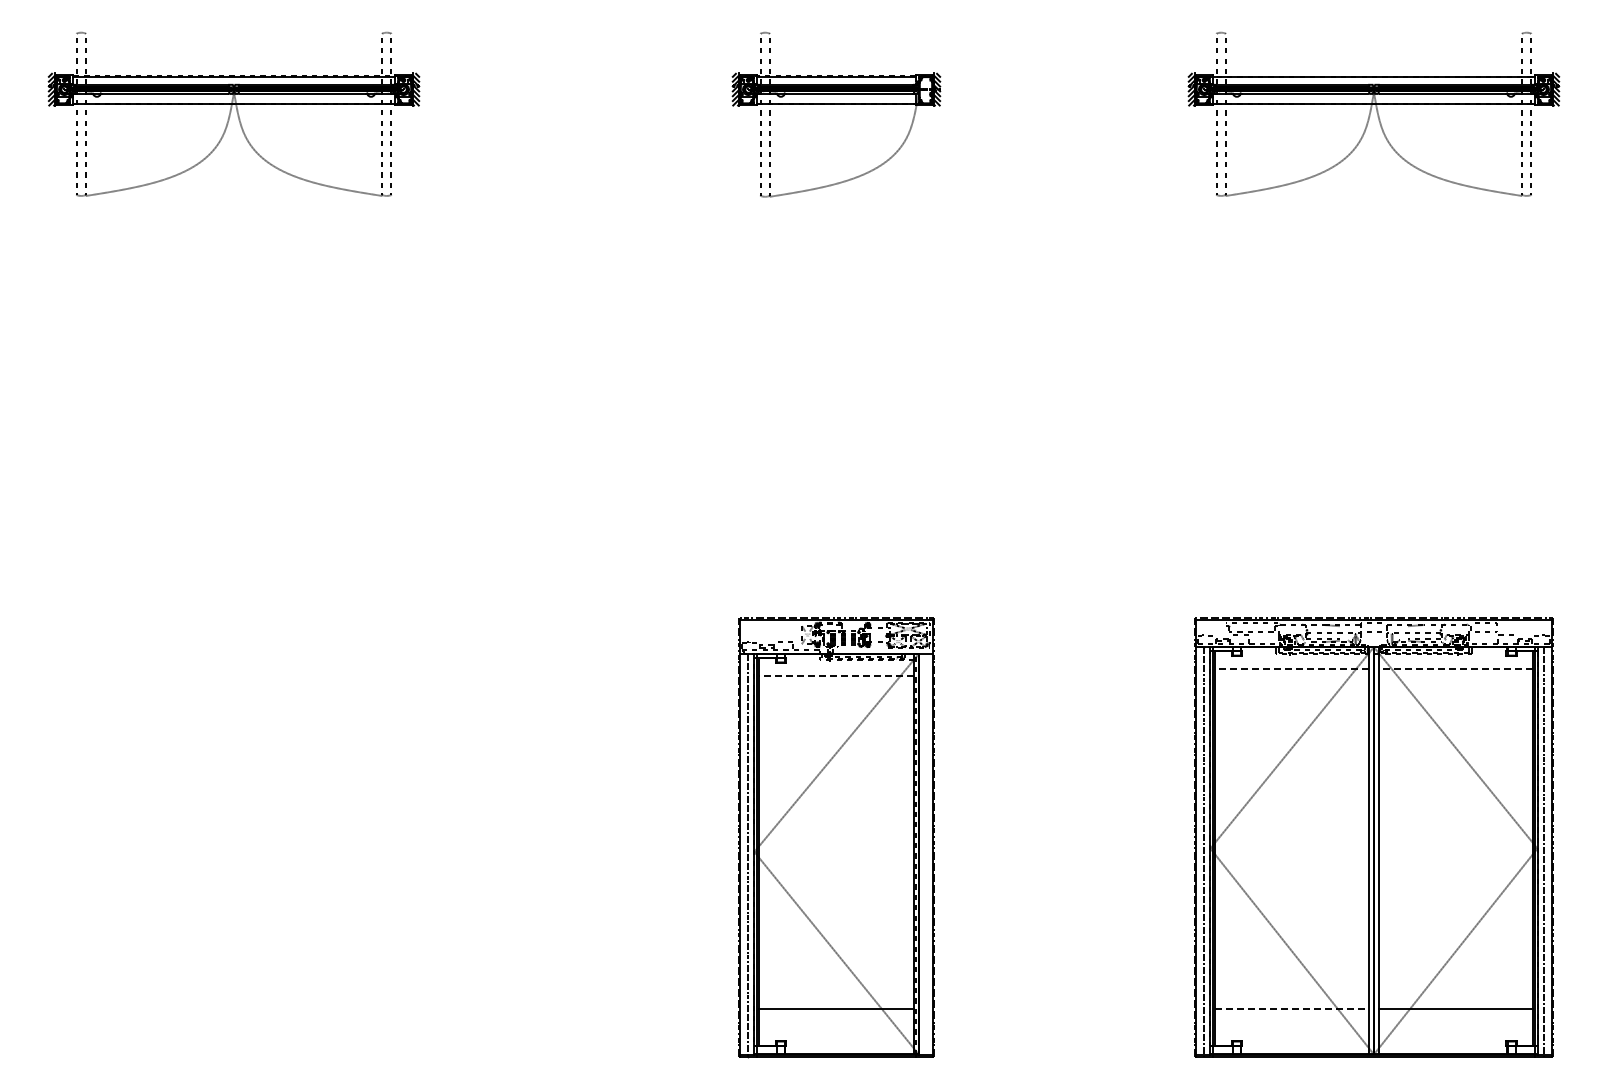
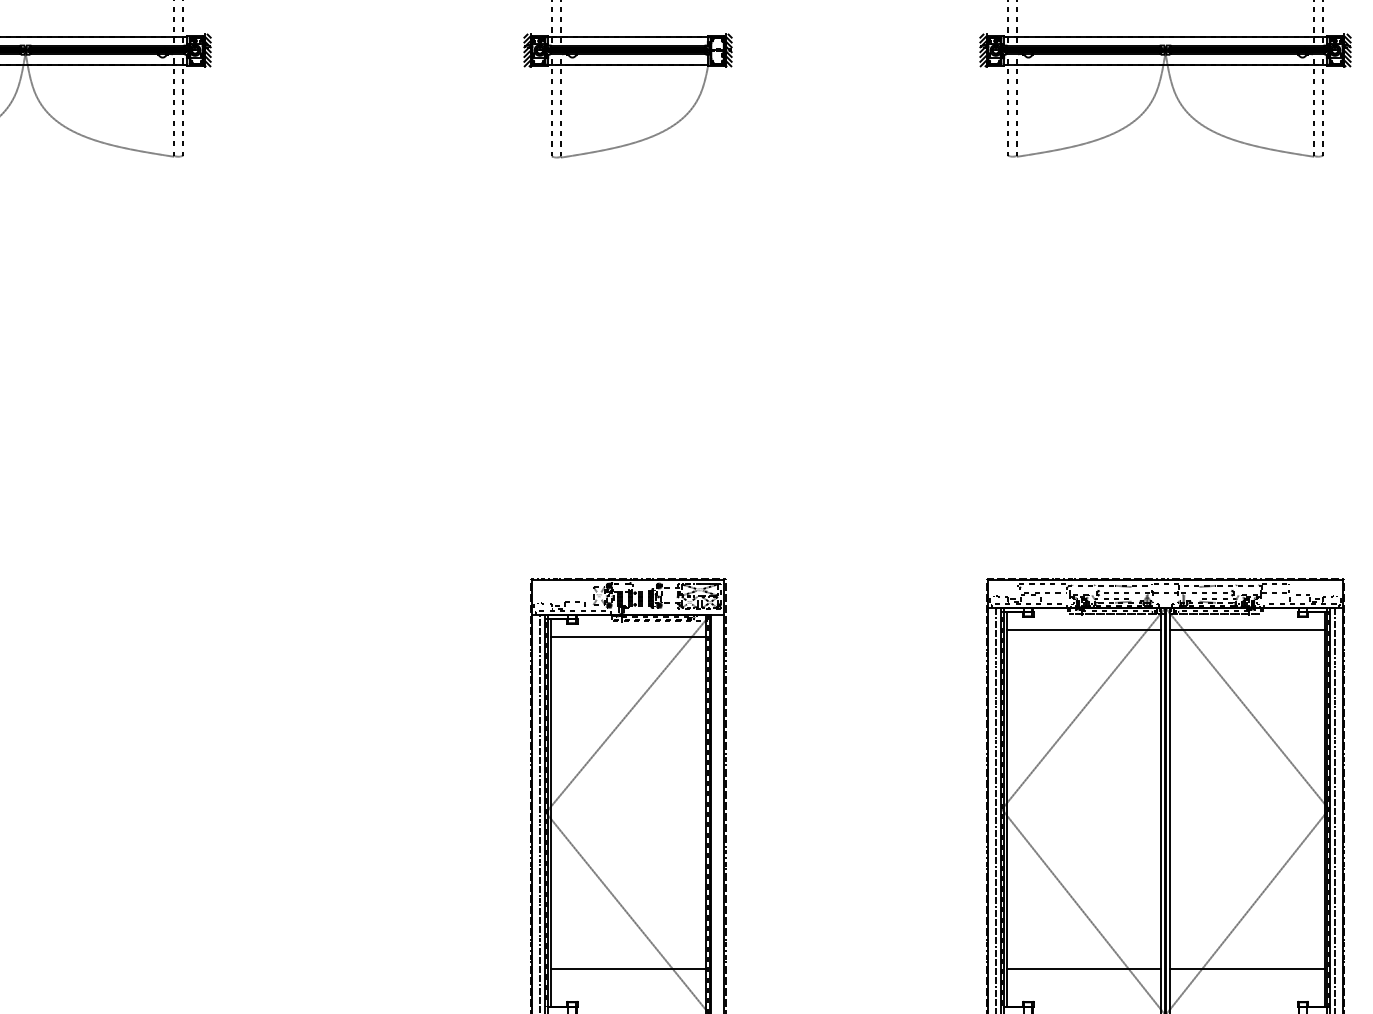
line: (1291, 669) -> (1083, 630), dashed -> solid
line: (1455, 669) -> (1247, 630), dashed -> solid
line: (836, 676) -> (628, 637), dashed -> solid
line: (1292, 1008) -> (1084, 969), dashed -> solid

